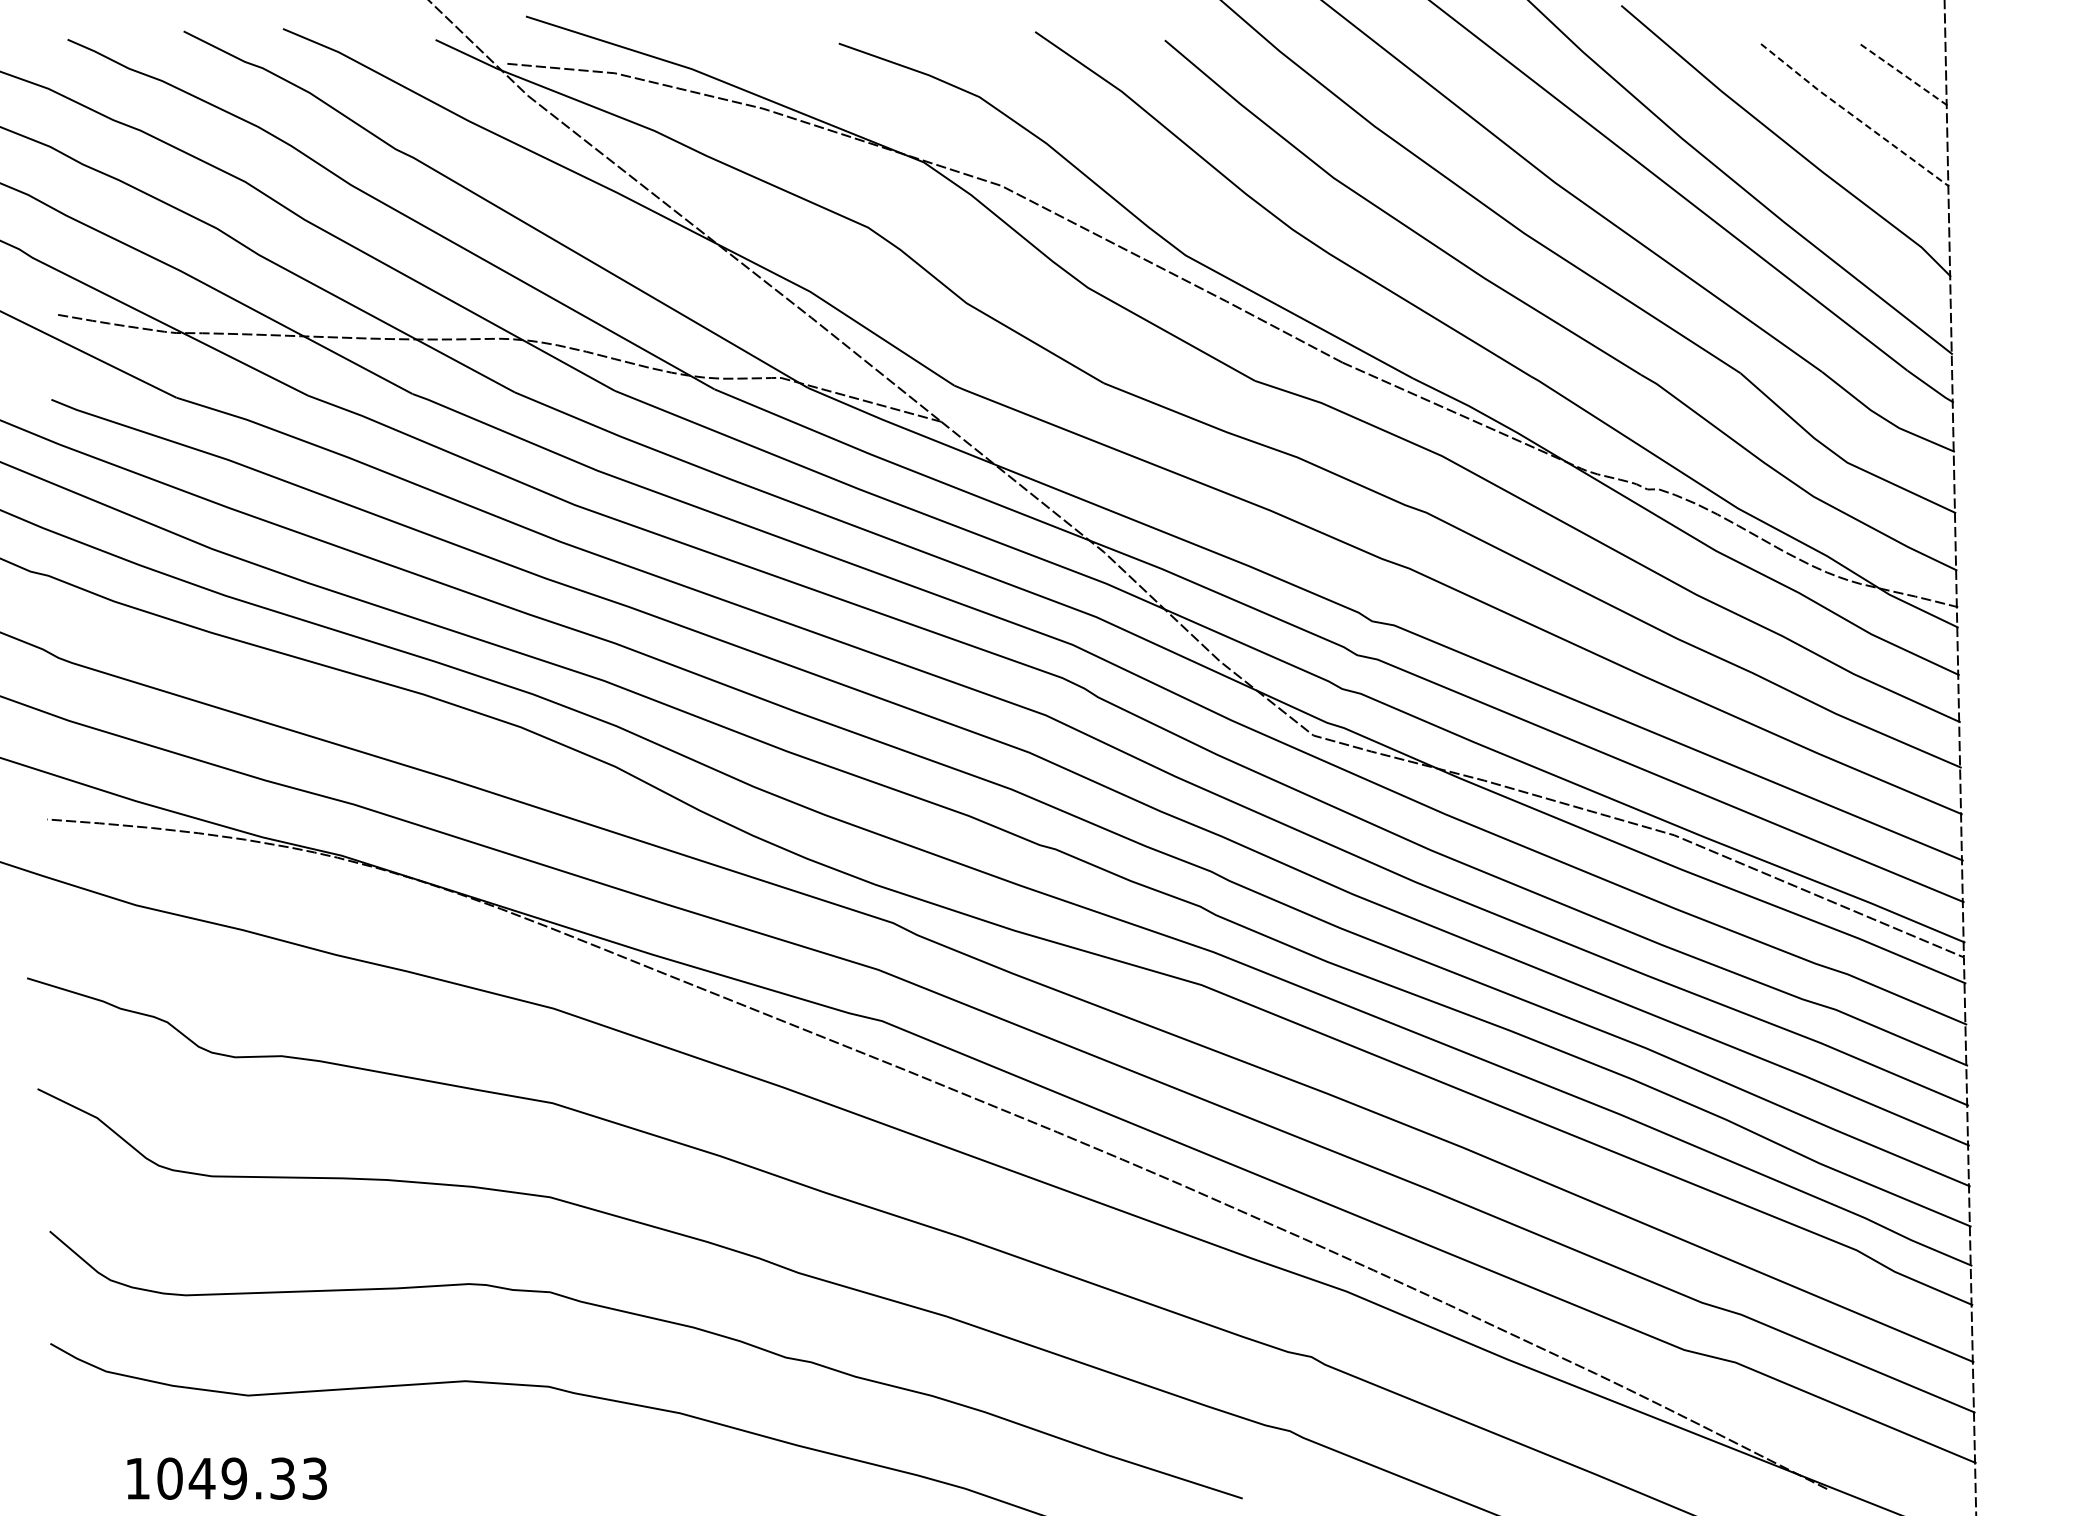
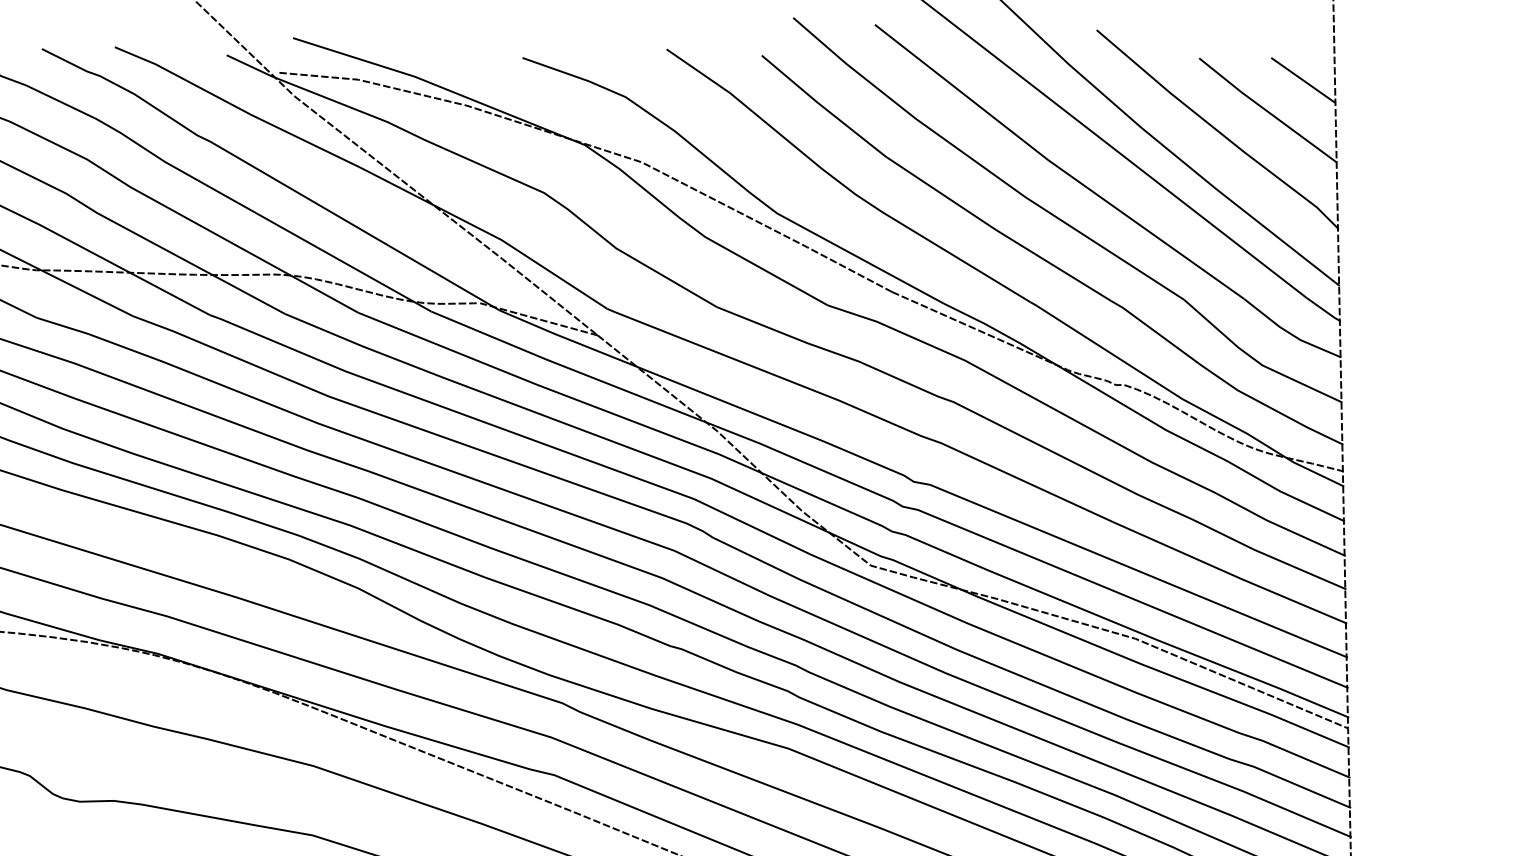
line: (1903, 74) -> (1303, 80), dashed -> solid
line: (1853, 116) -> (1267, 111), dashed -> solid

